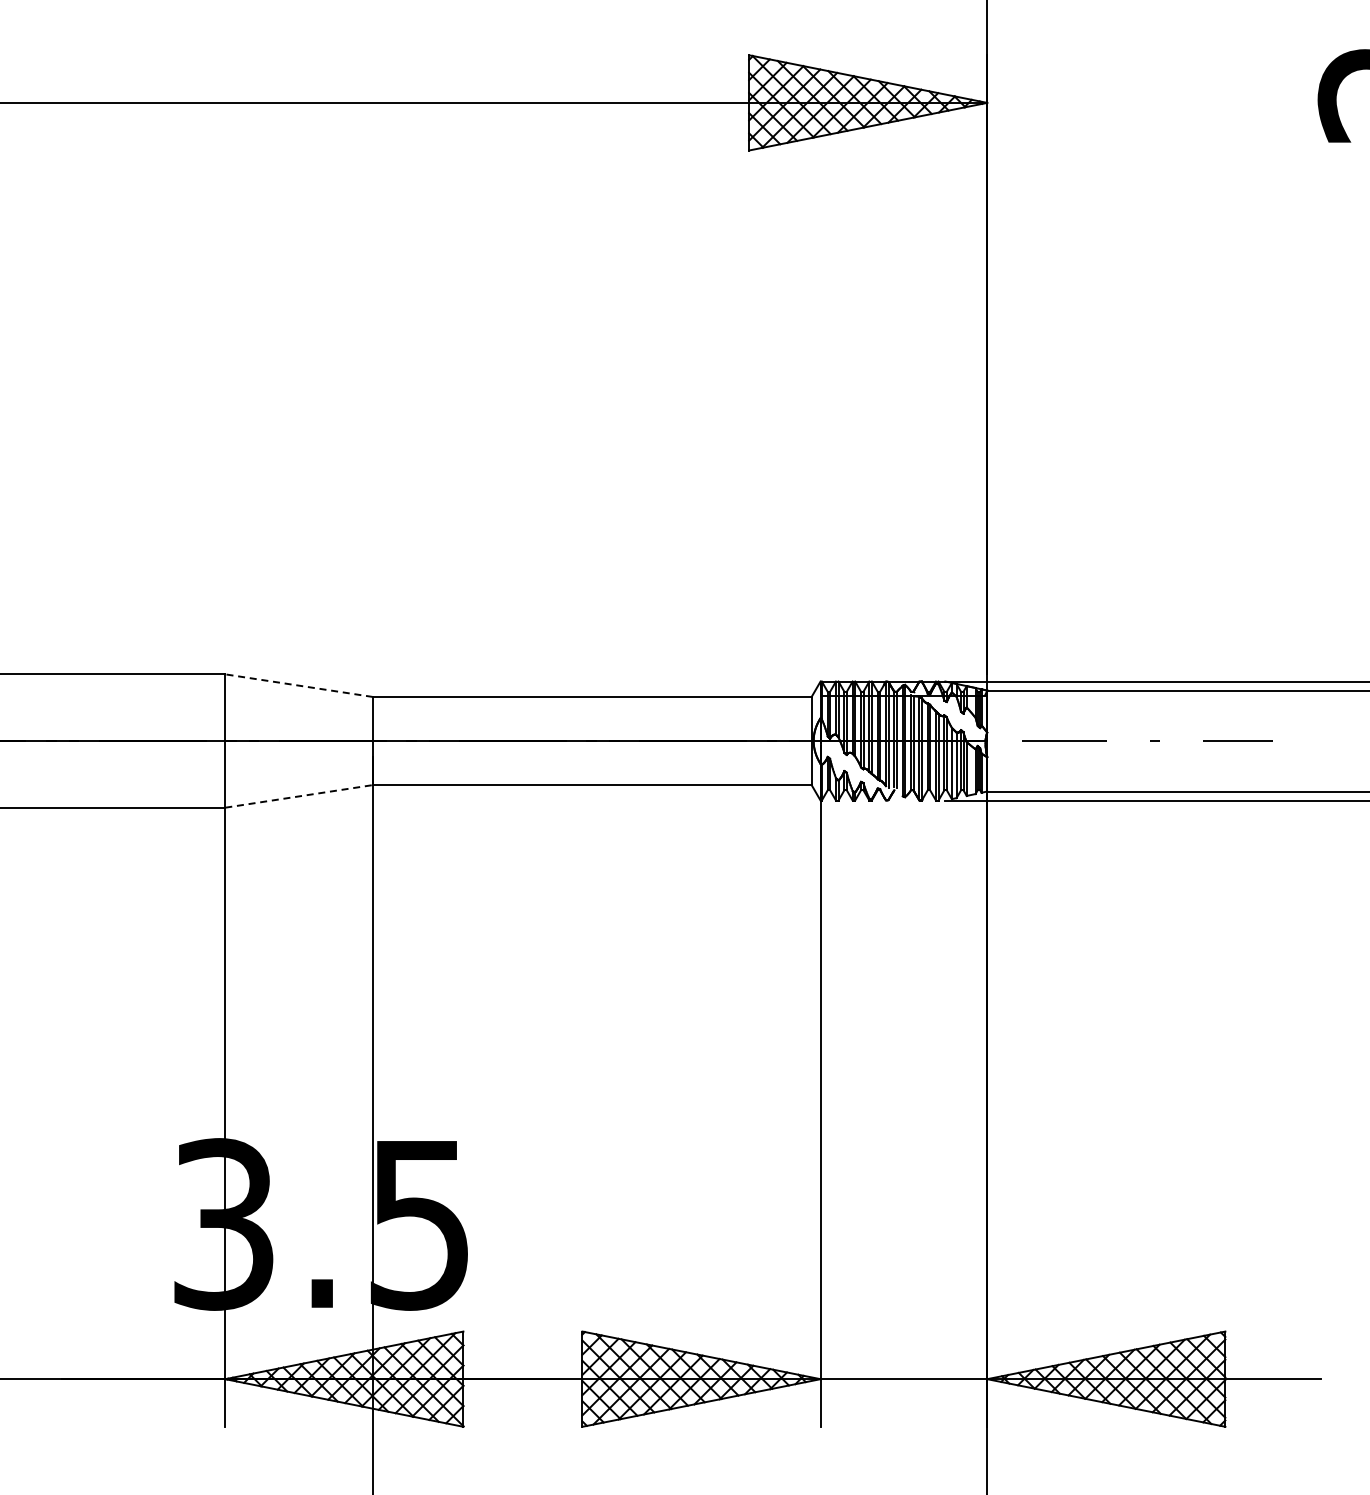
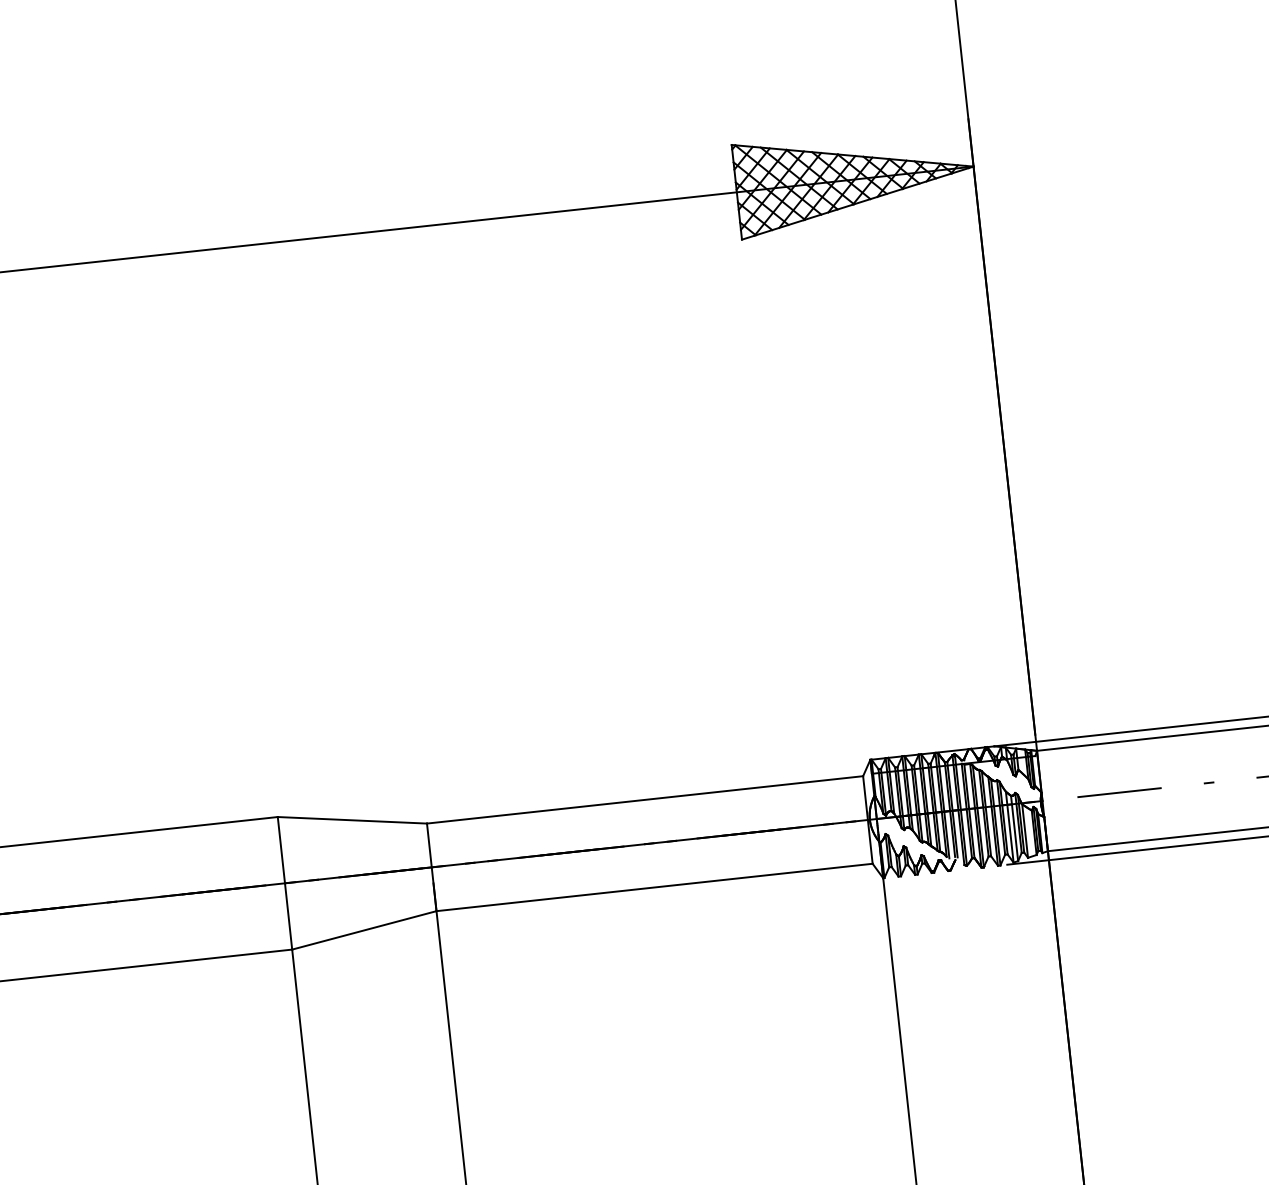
line: (299, 685) -> (352, 820), dashed -> solid
line: (299, 796) -> (364, 930), dashed -> solid

